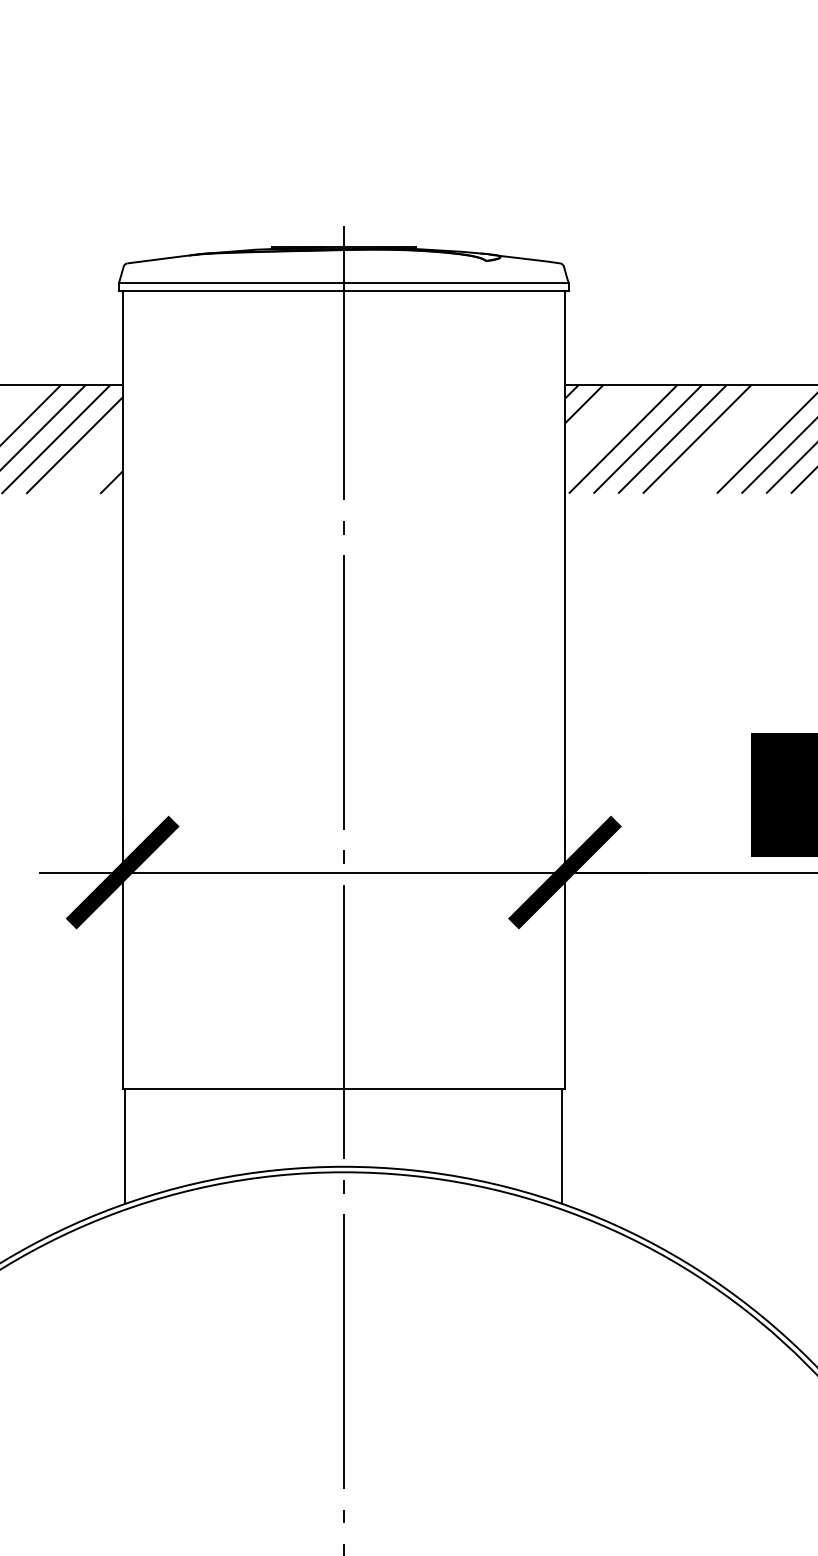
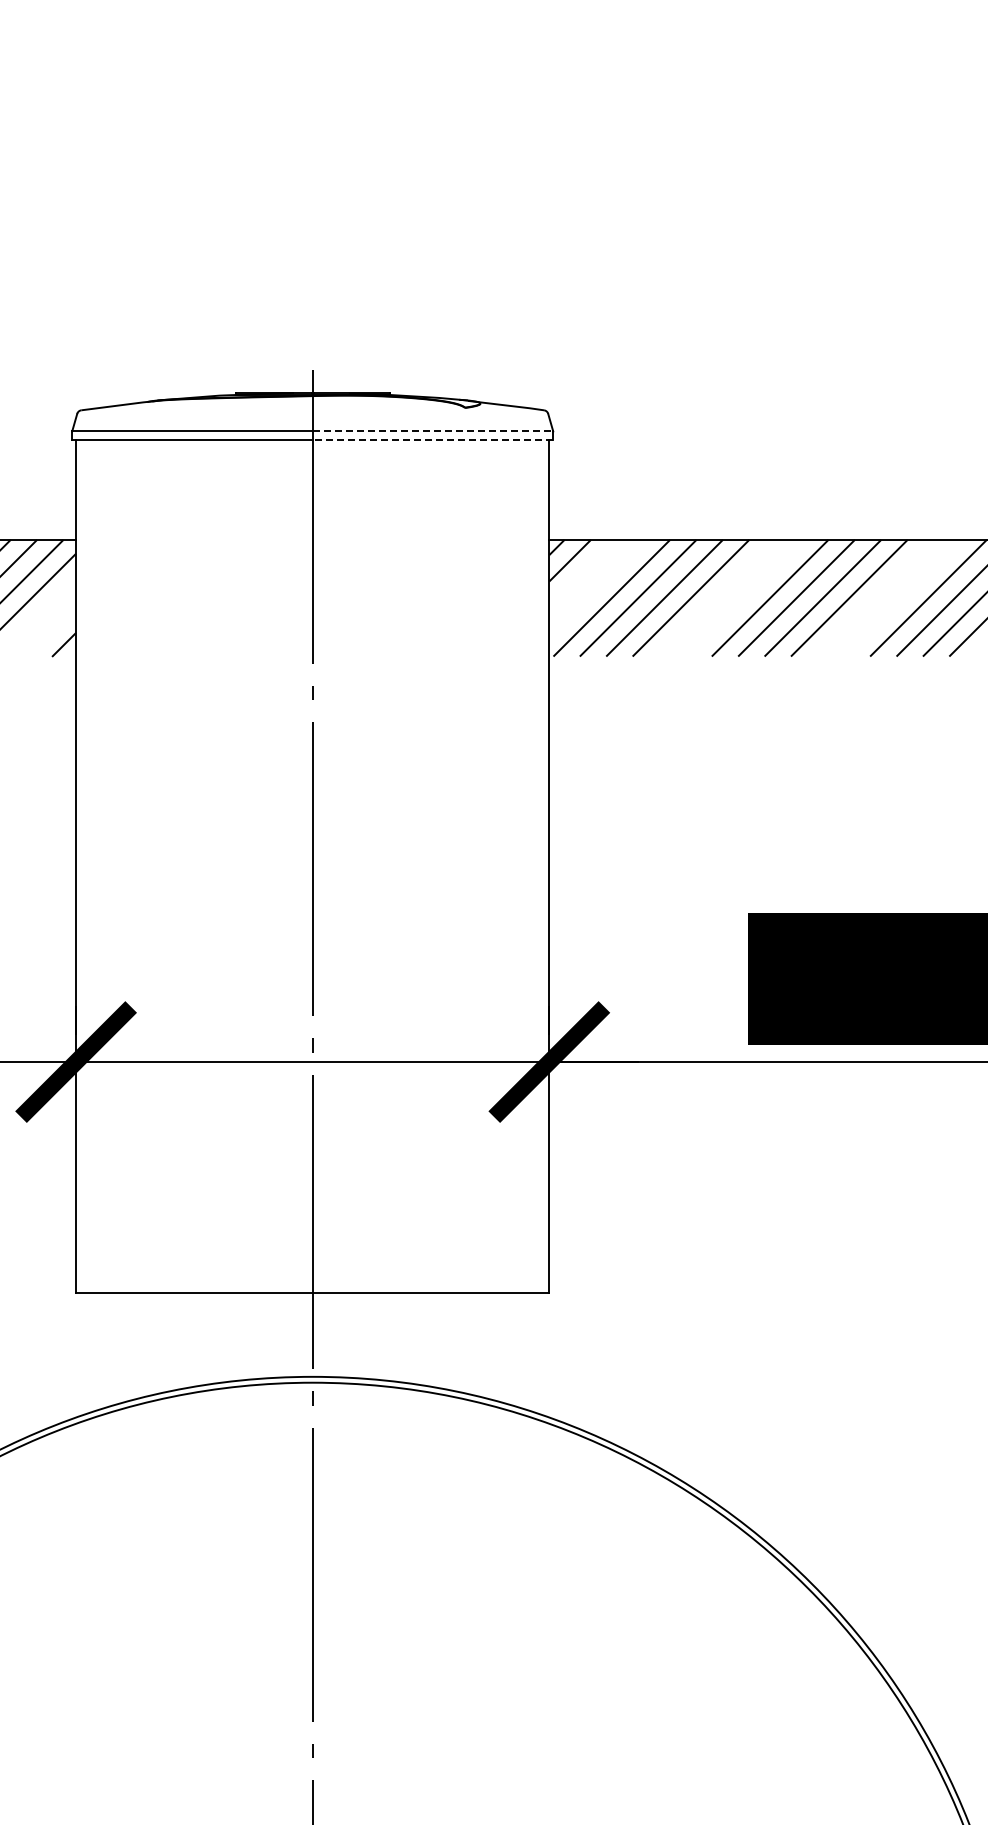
line: (456, 283) -> (433, 431), solid -> dashed
line: (455, 290) -> (432, 439), solid -> dashed
line: (125, 1145) -> (79, 1354), removed
line: (562, 1145) -> (546, 1354), removed

